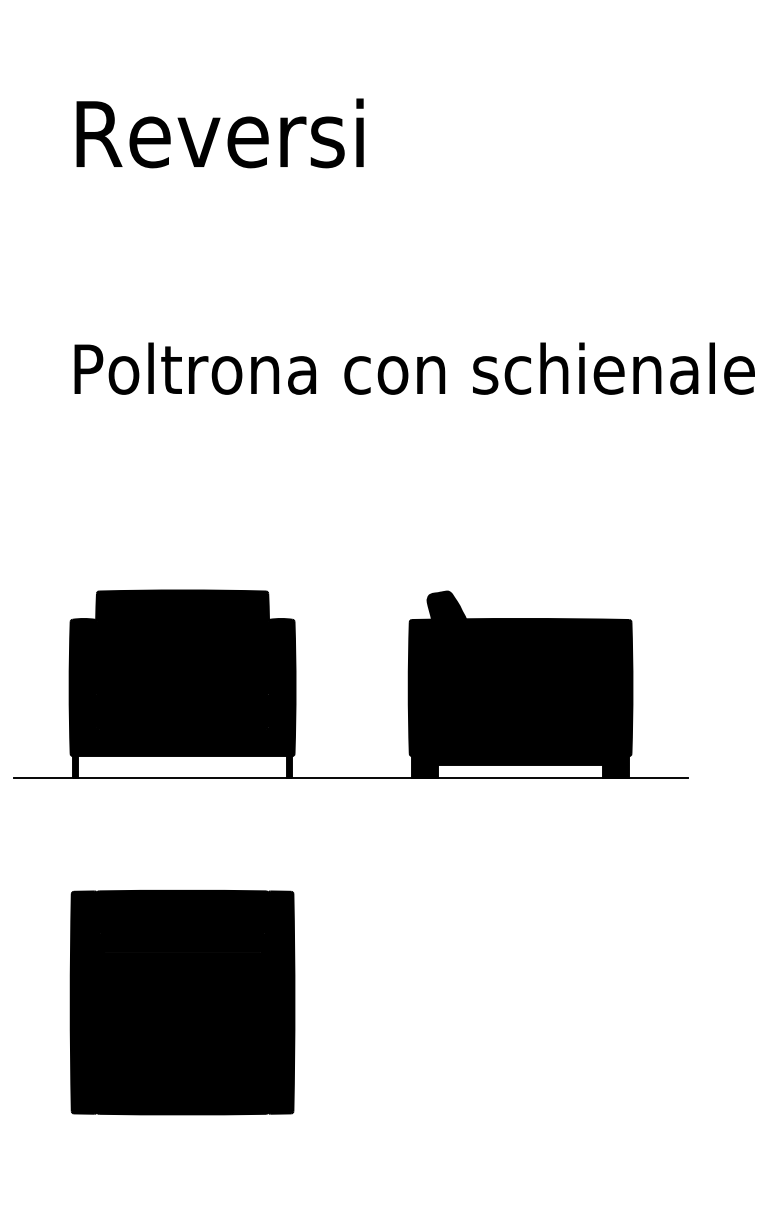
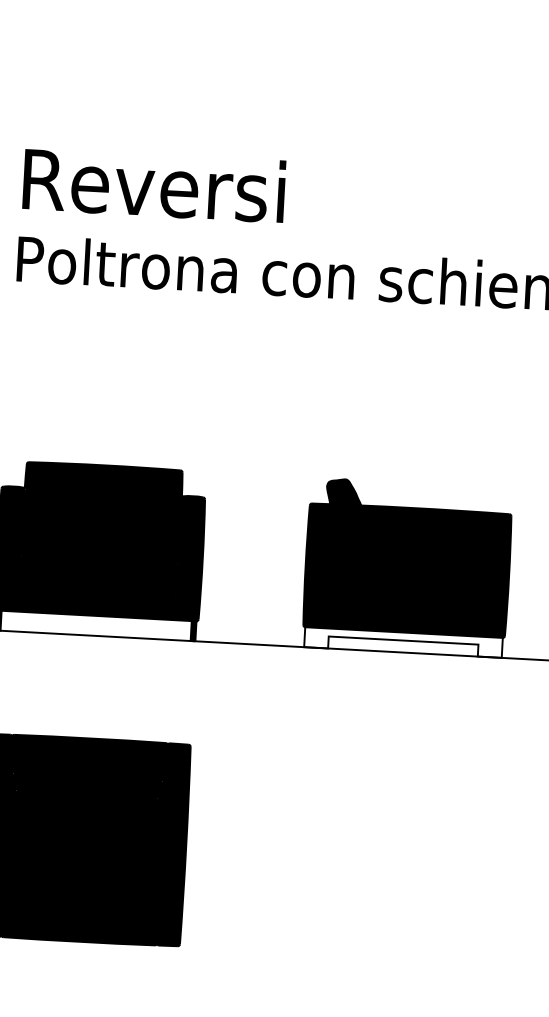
text: (219, 133) -> (153, 185), moved
fill: (520, 766) -> (403, 642), removed

